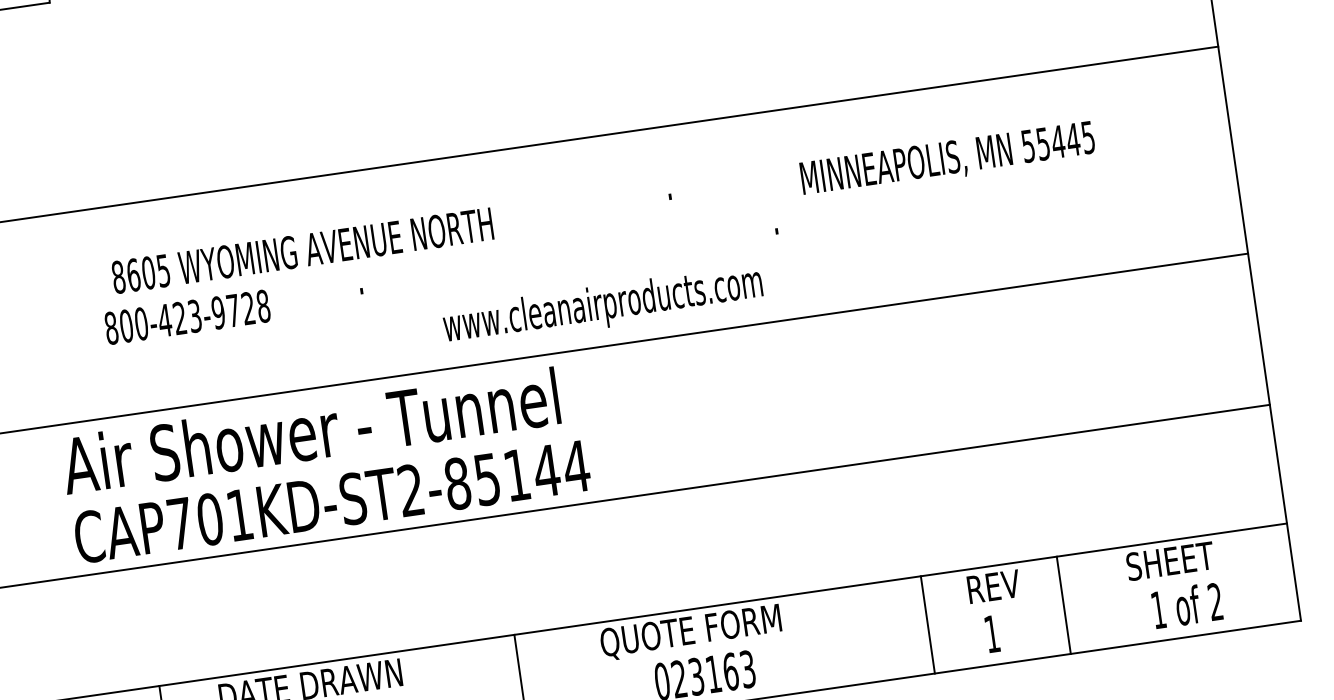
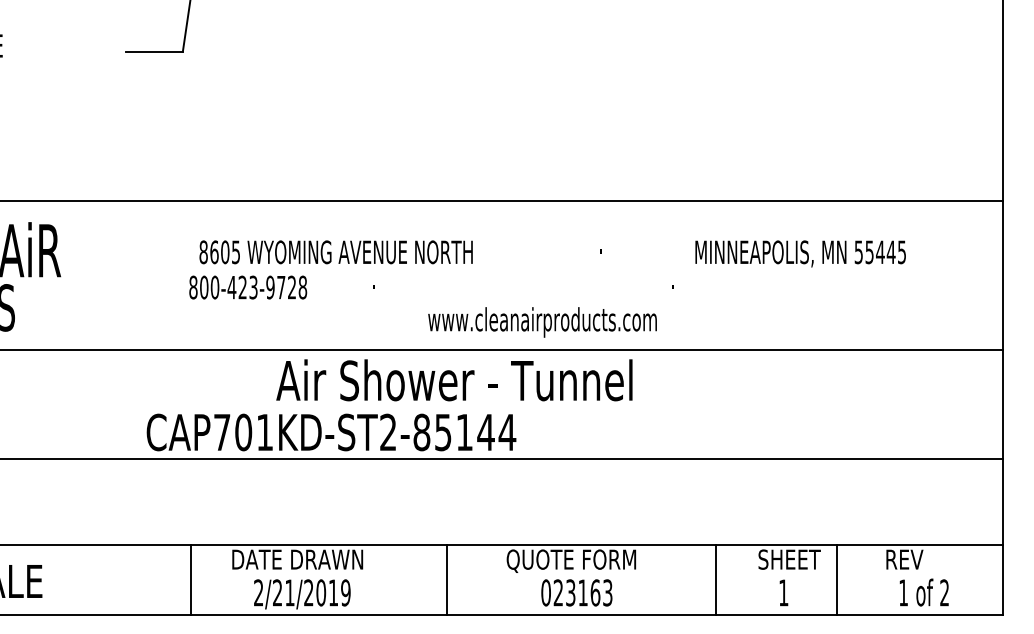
text: (310, 431) -> (454, 380), moved
text: (1169, 561) -> (916, 559), SHEET -> REV
text: (993, 586) -> (789, 559), REV -> SHEET
line: (928, 624) -> (716, 579), moved

